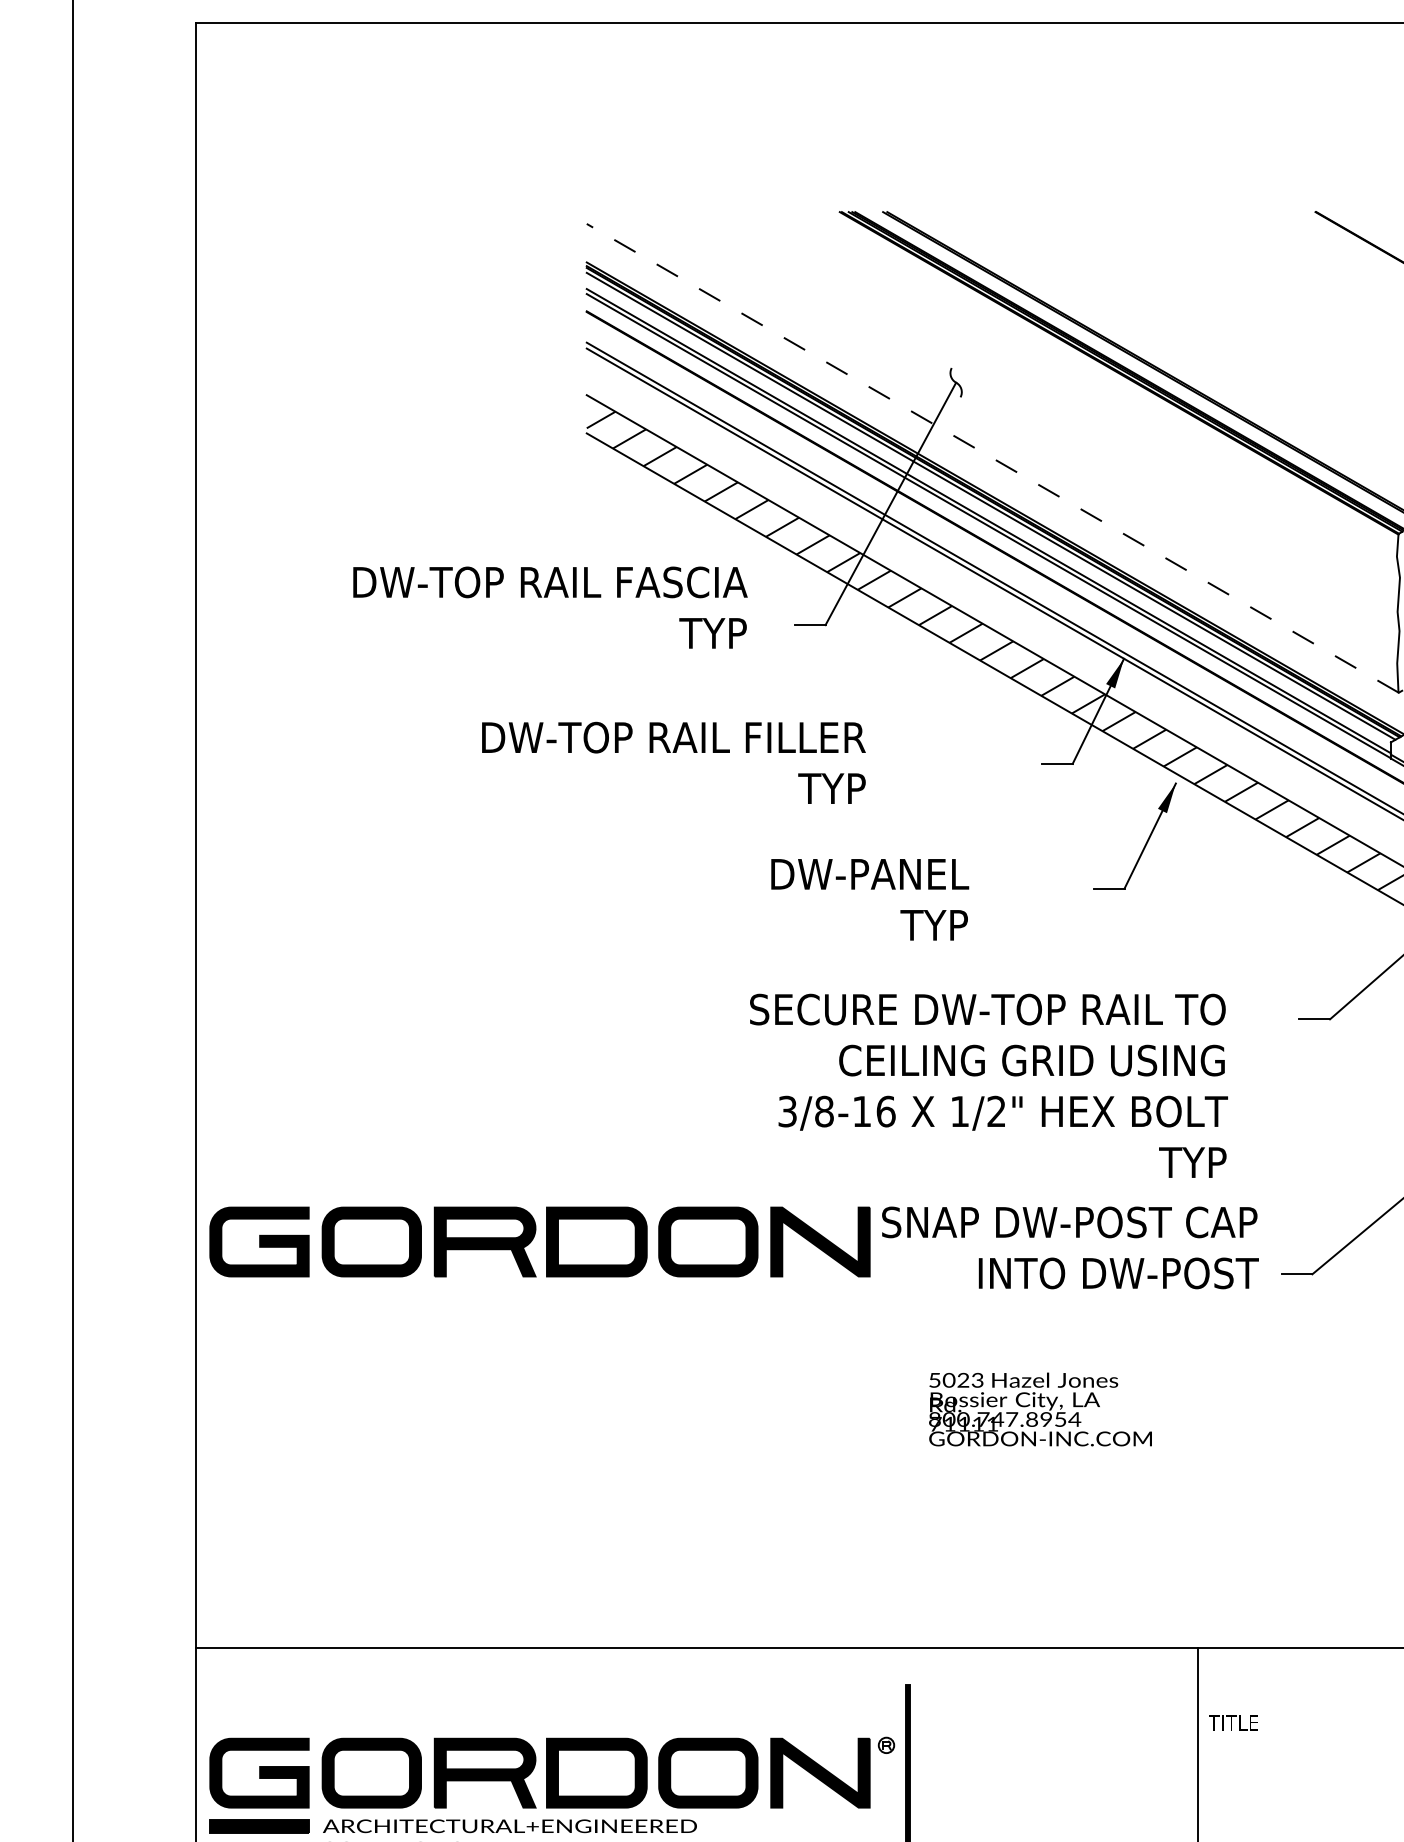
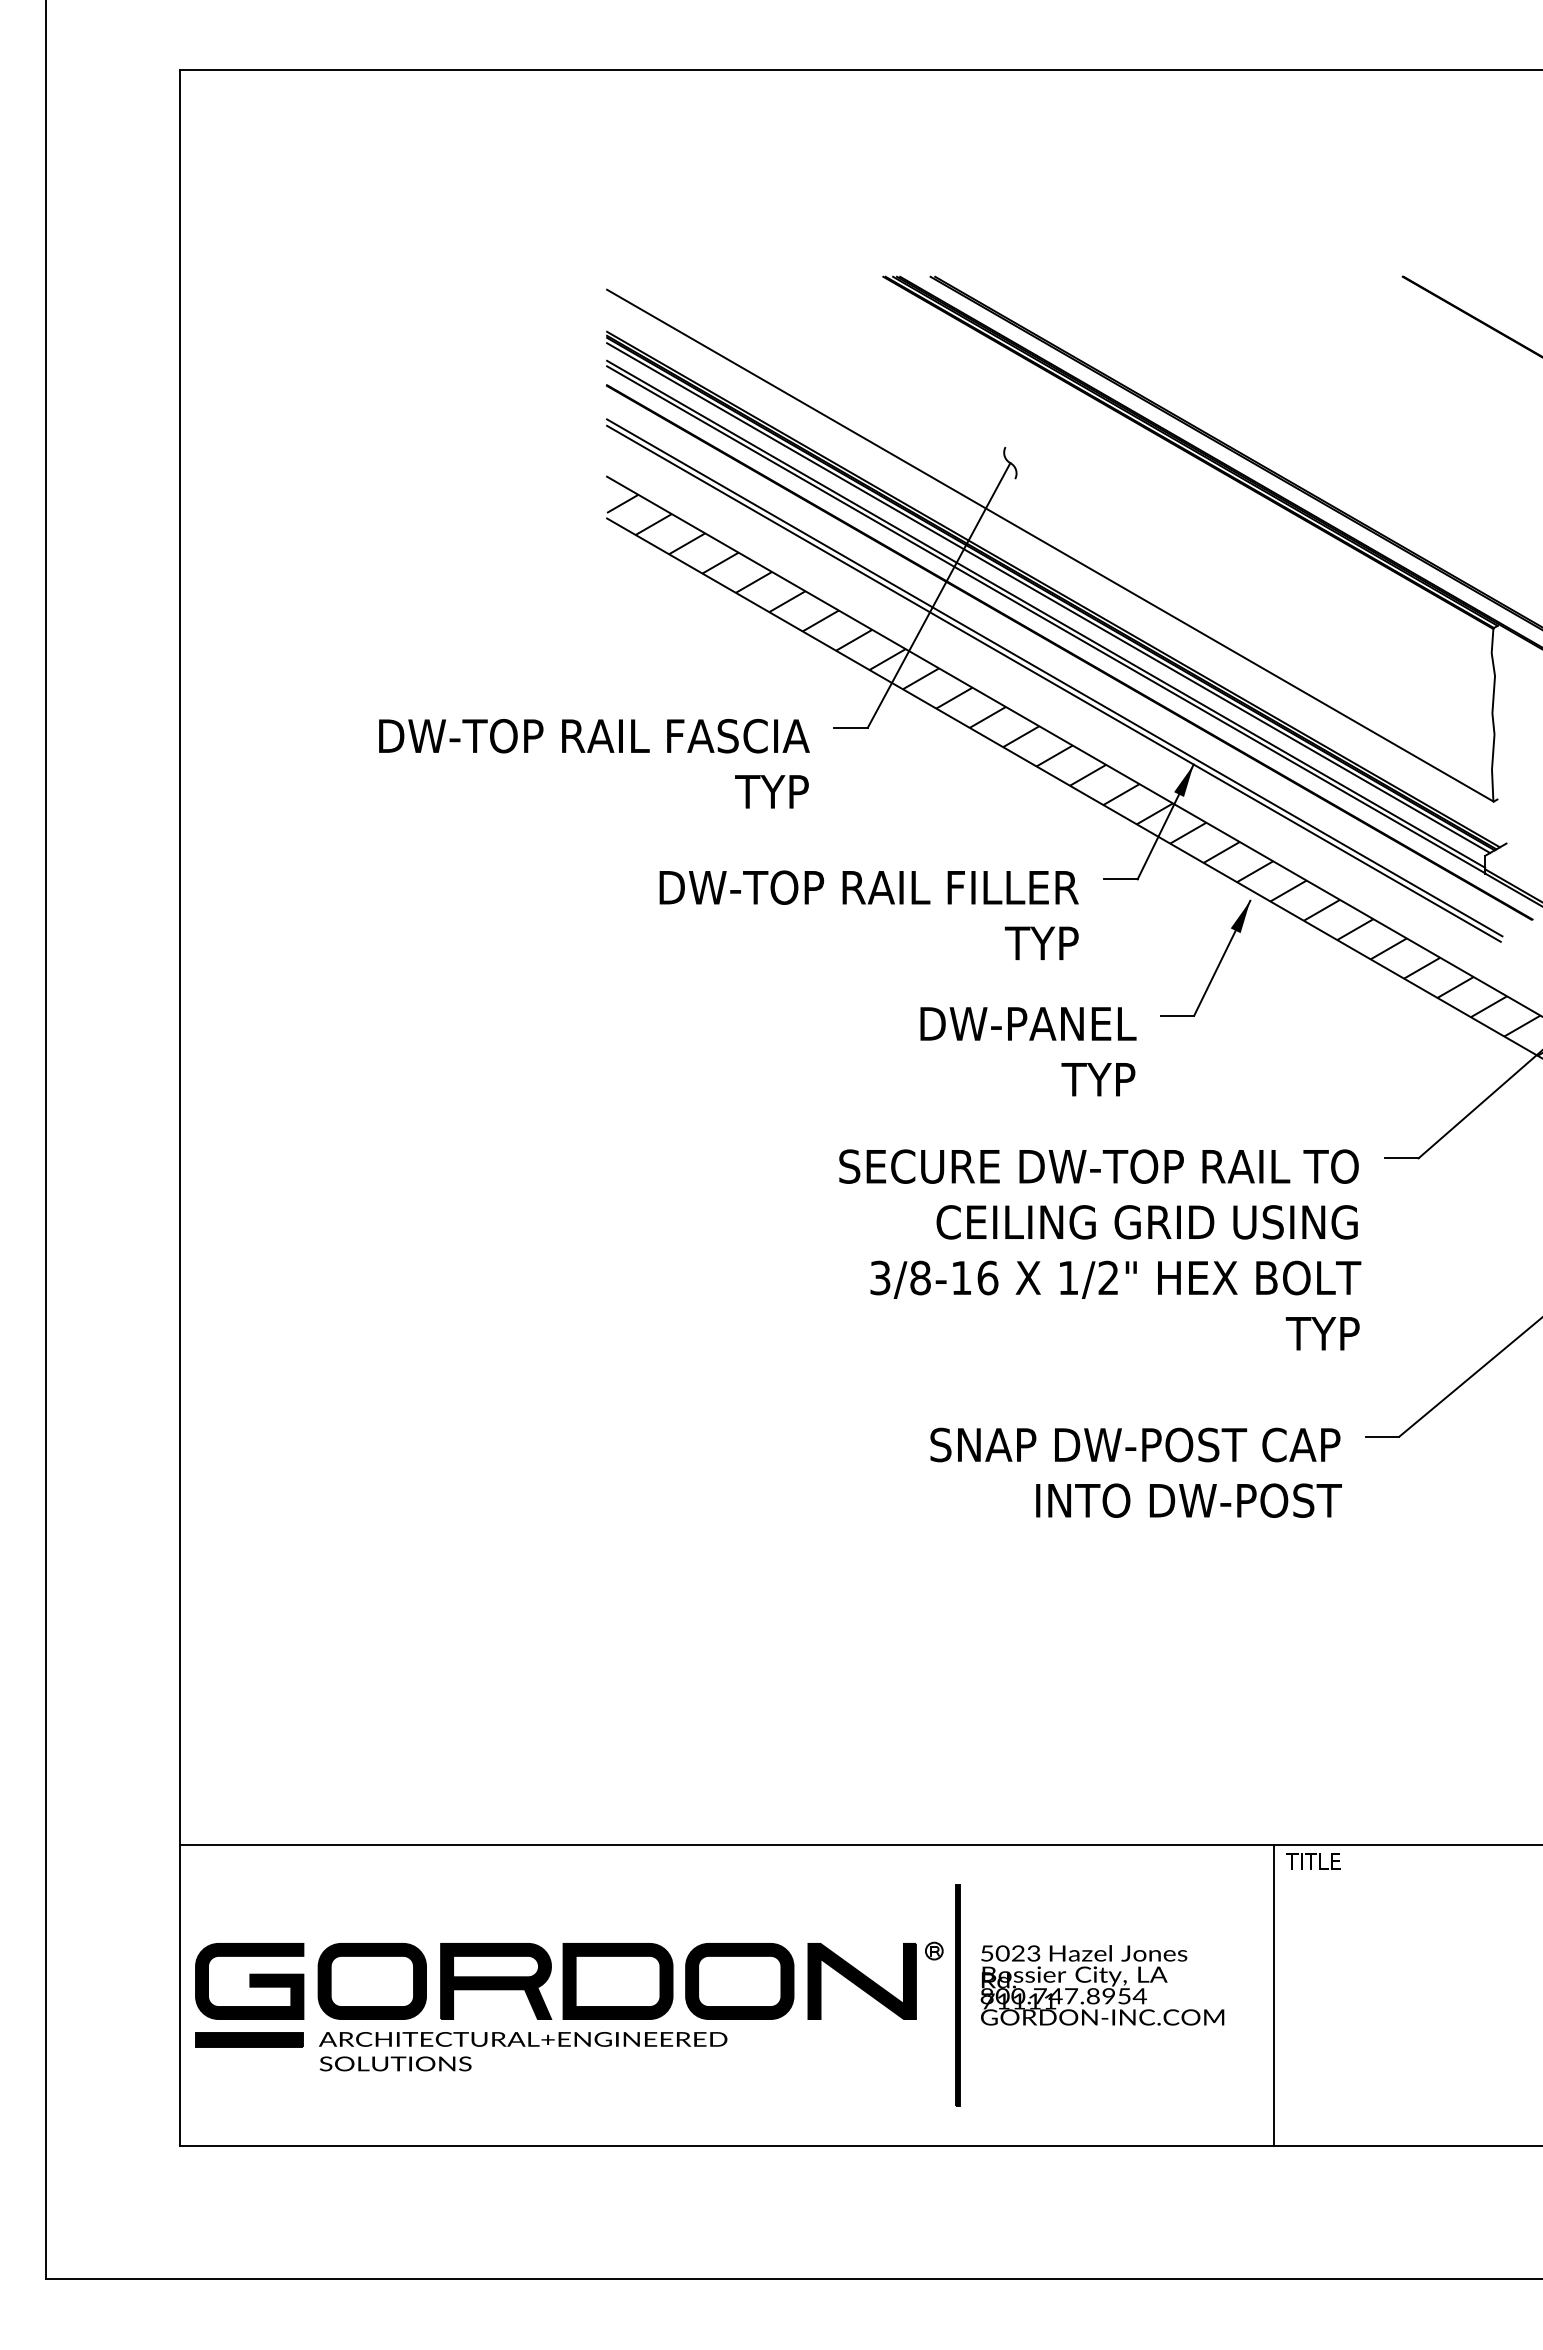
line: (992, 458) -> (1050, 545), dashed -> solid
text: (550, 607) -> (594, 763), moved
text: (673, 763) -> (868, 915), moved
text: (870, 899) -> (1028, 1051), moved
text: (989, 1085) -> (1100, 1249), moved
part: (545, 1242) -> (562, 1401), removed
text: (1069, 1247) -> (1135, 1472), moved
text: (1040, 1409) -> (1102, 1985), moved
text: (1233, 1722) -> (1313, 1861), moved

